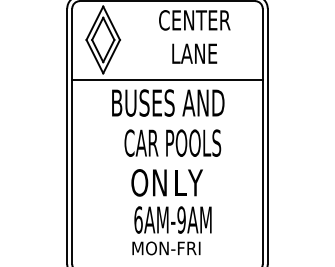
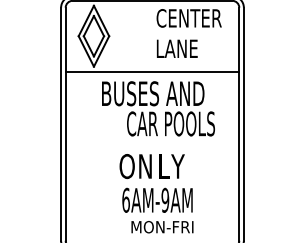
text: (194, 20) -> (188, 18), moved
text: (172, 142) -> (170, 123), moved
text: (166, 248) -> (162, 227), moved

